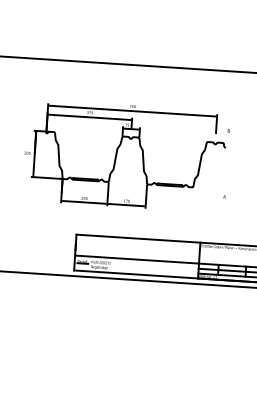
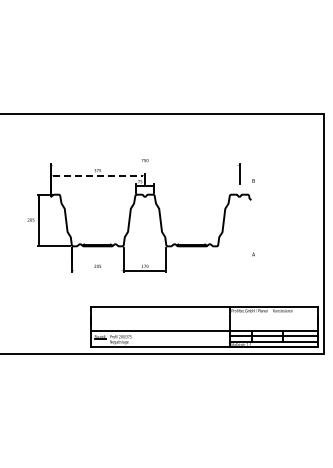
line: (132, 110) -> (144, 165), removed
line: (90, 117) -> (98, 175), solid -> dashed
line: (84, 202) -> (97, 270), removed

